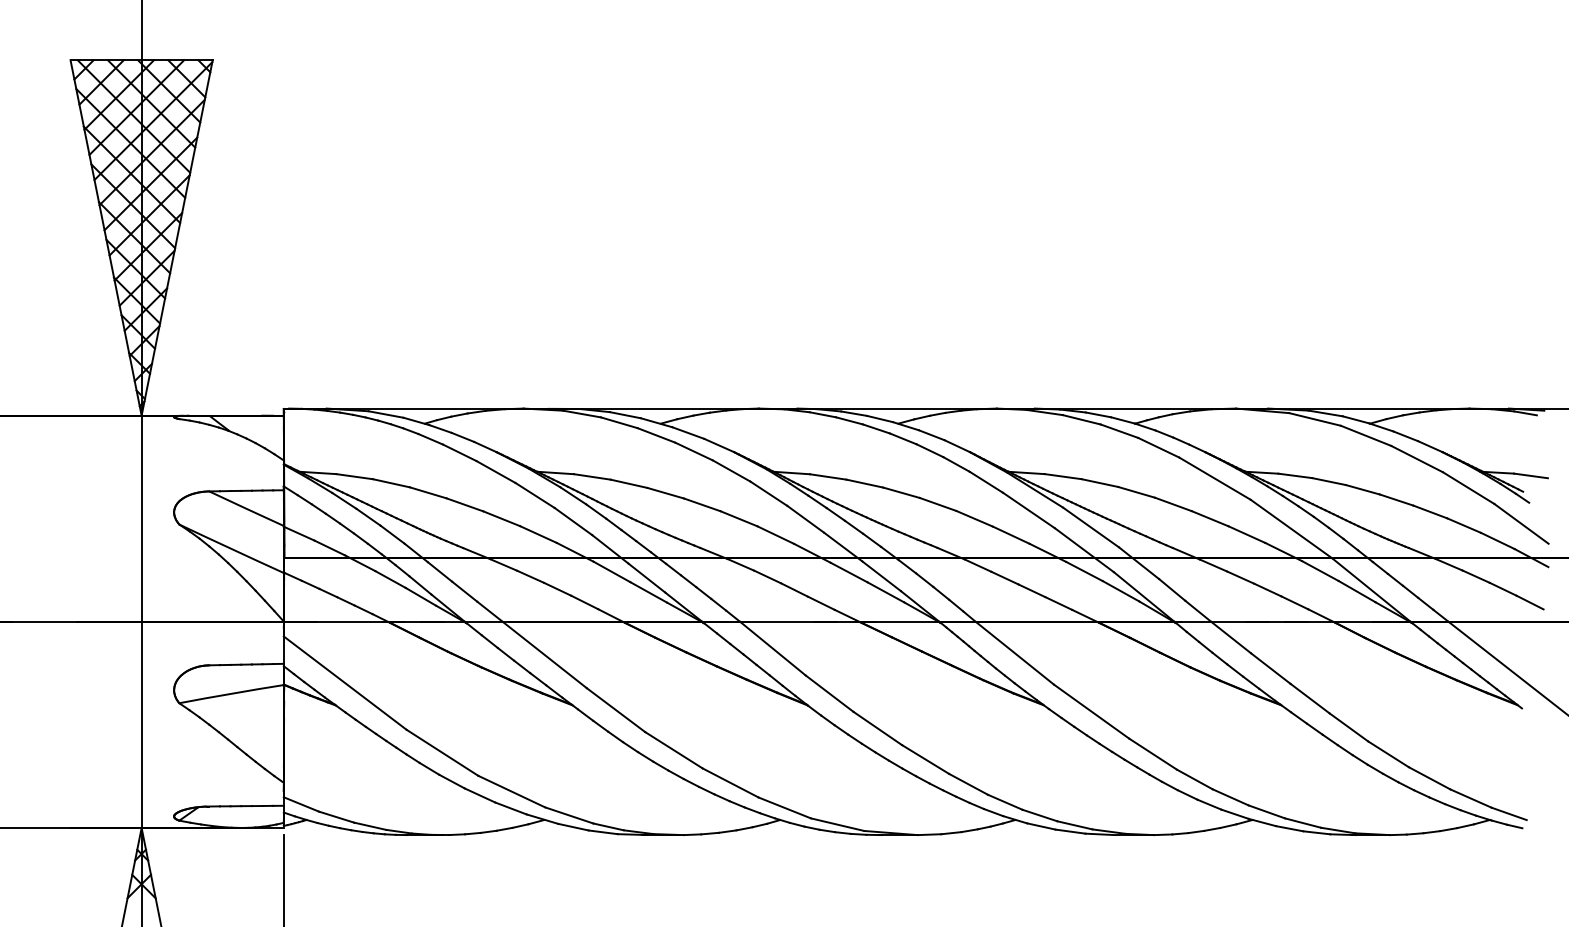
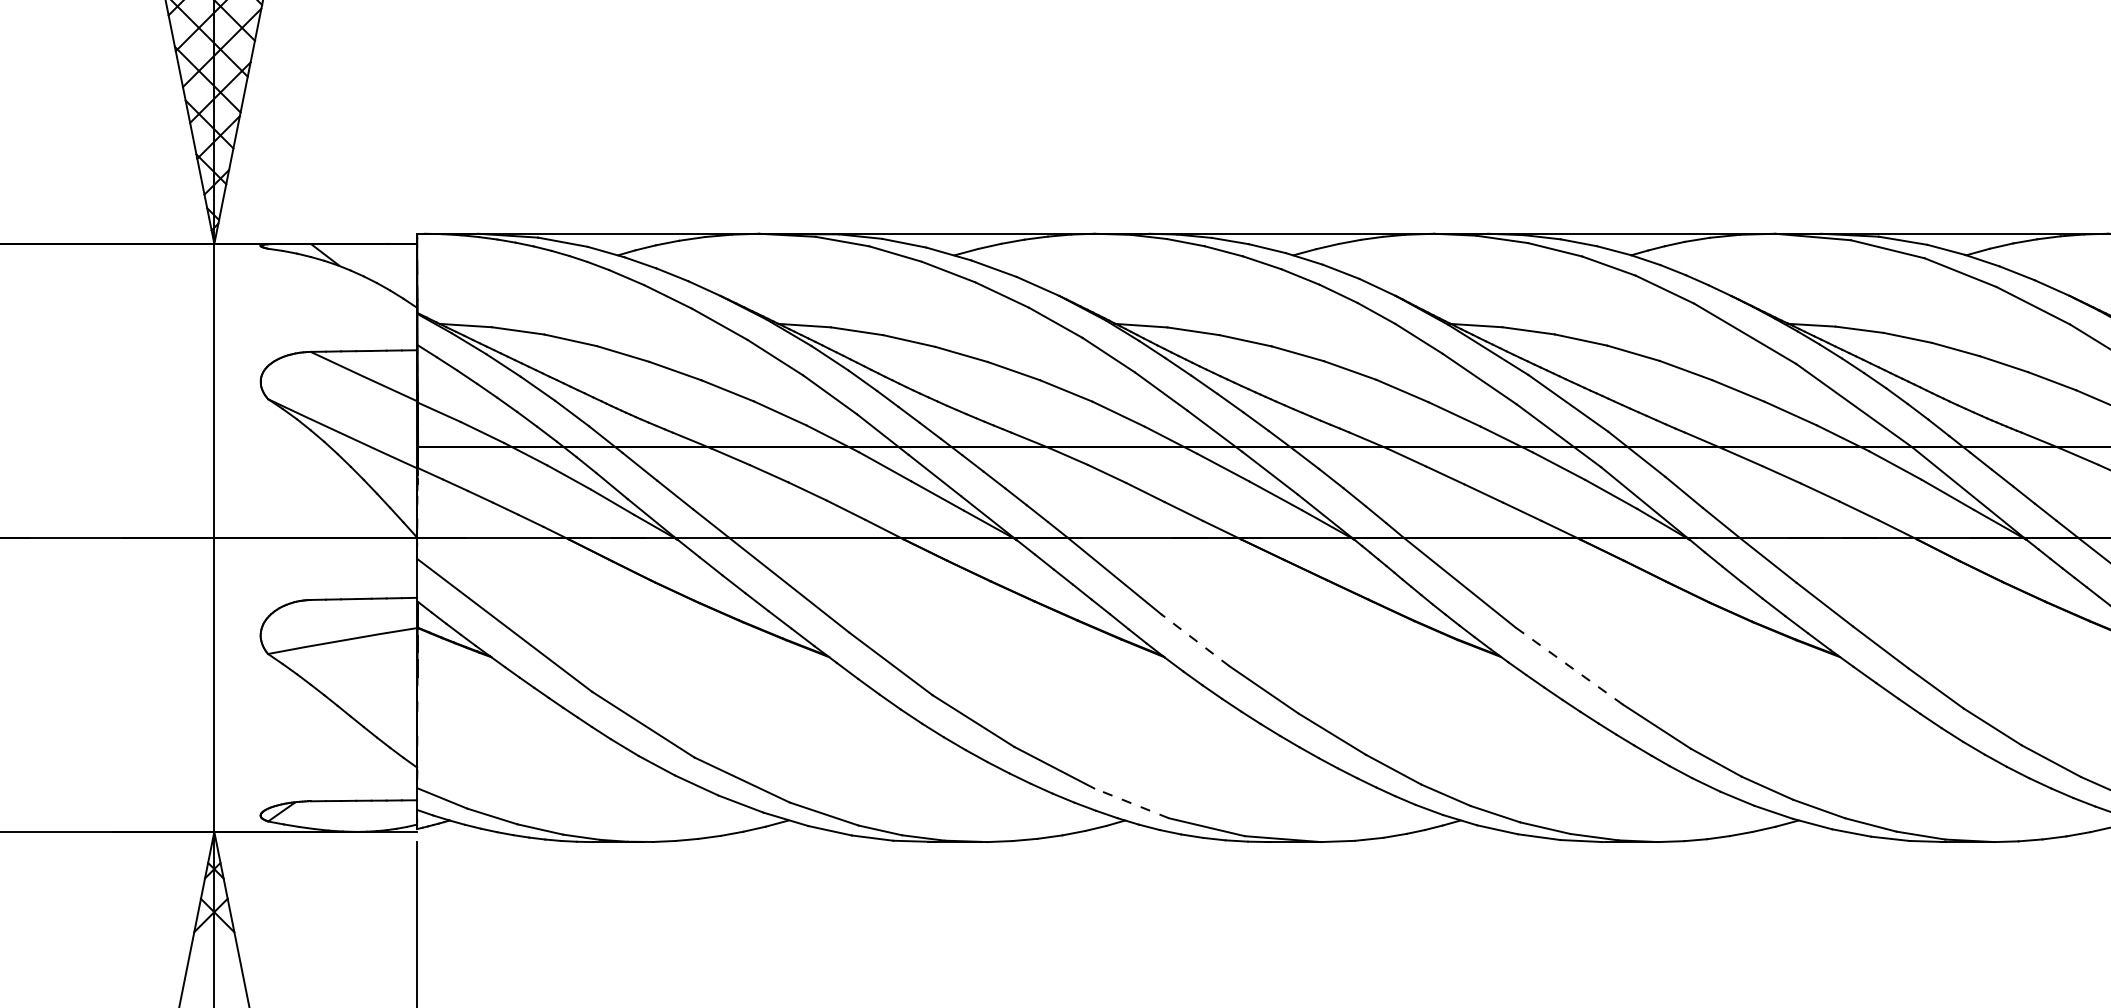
line: (829, 693) -> (1195, 640), solid -> dashed
line: (1091, 711) -> (1569, 665), solid -> dashed
line: (784, 807) -> (1131, 802), solid -> dashed

